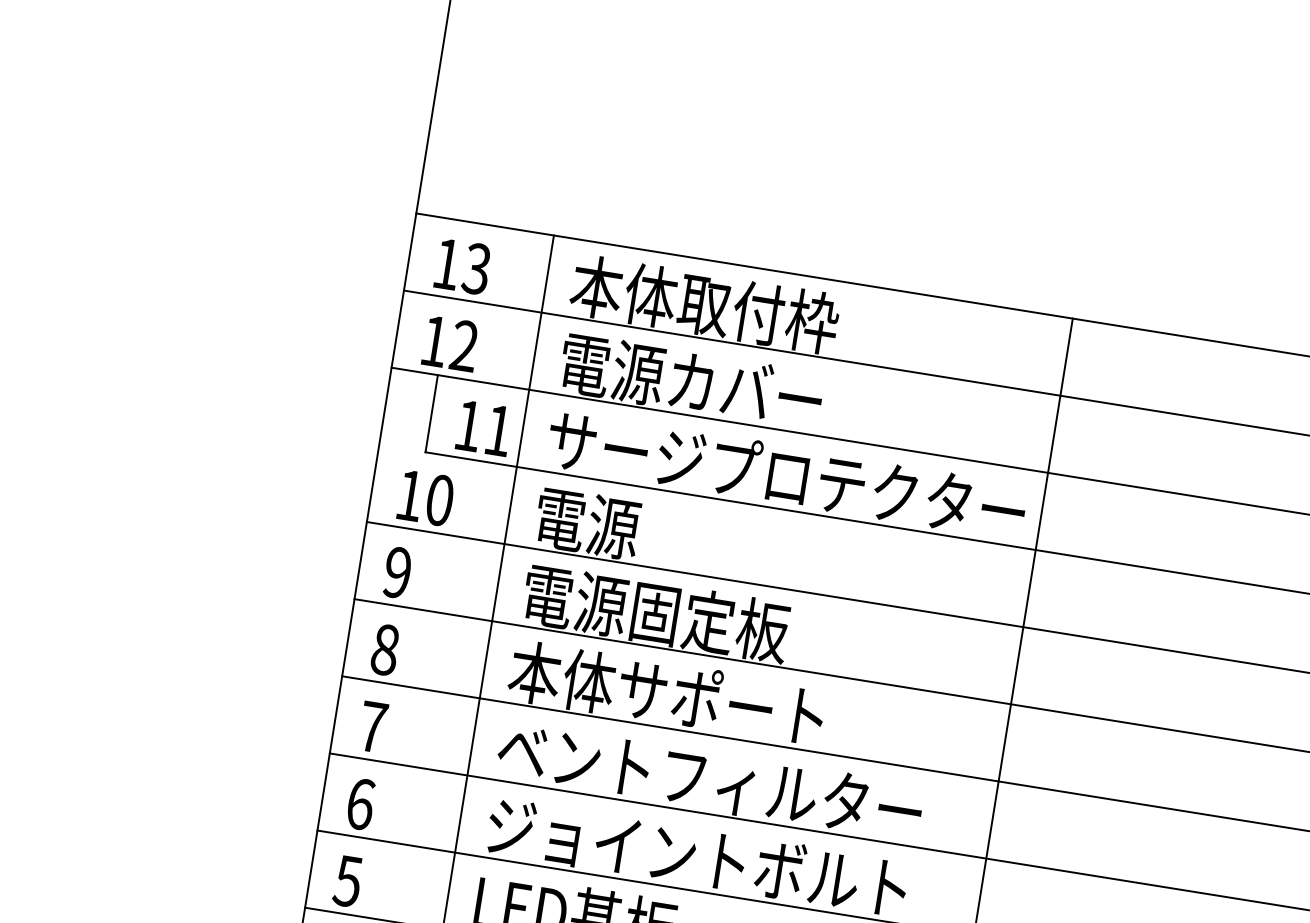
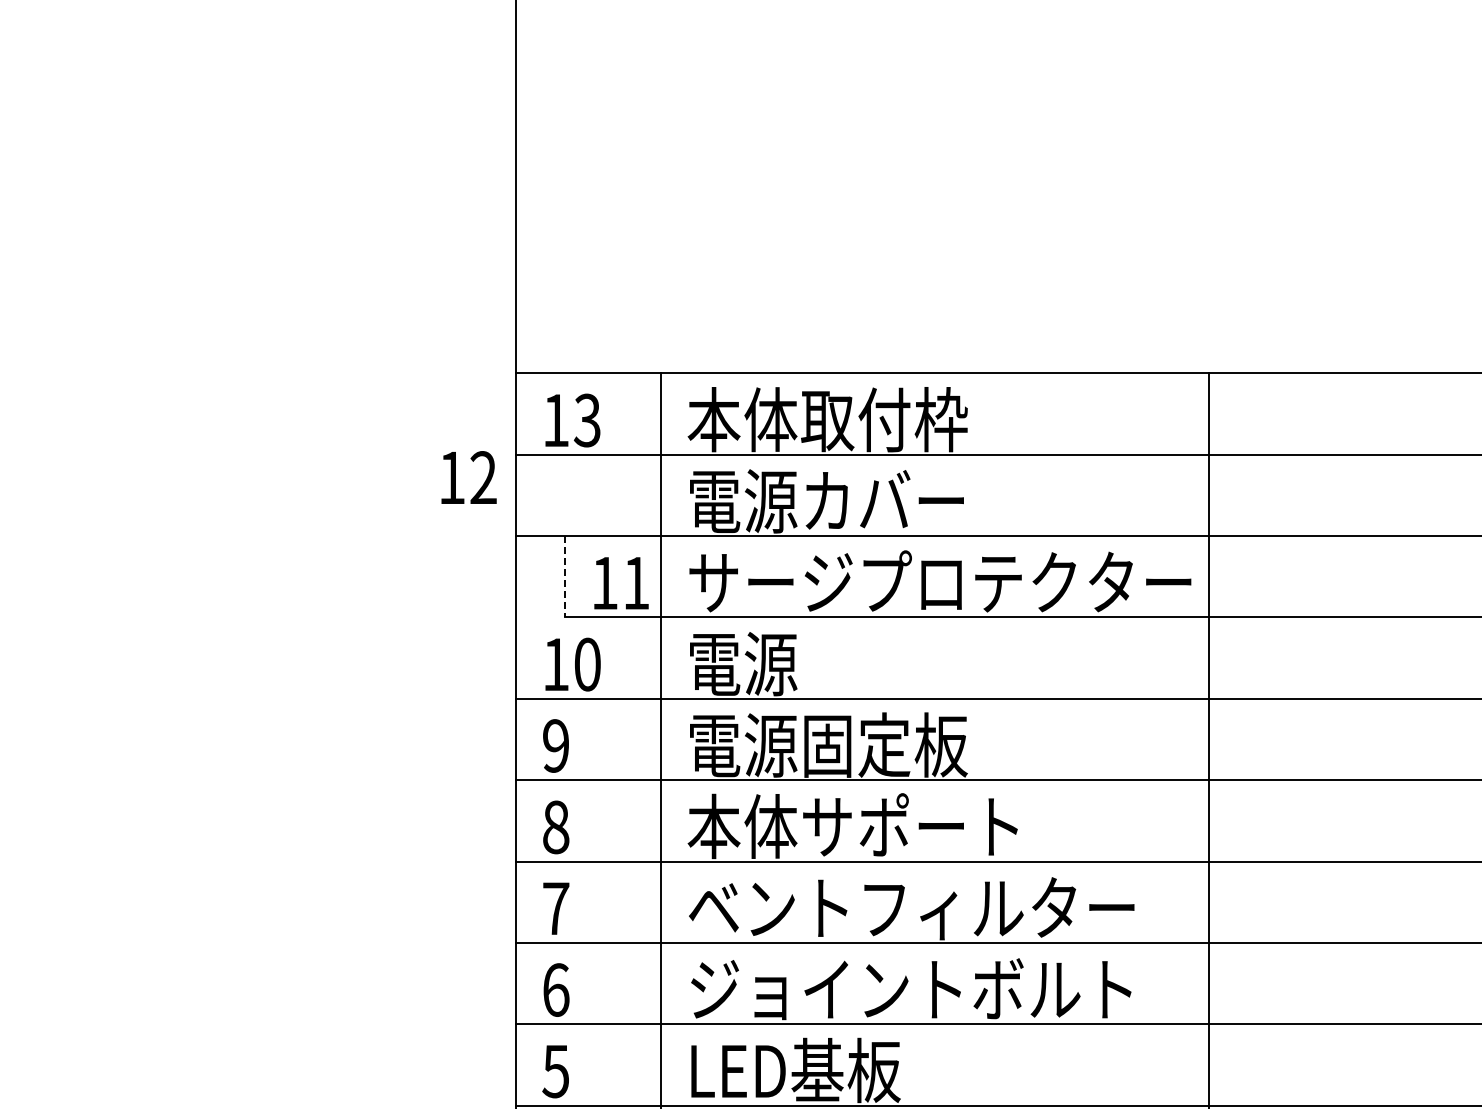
text: (450, 343) -> (468, 477), moved
line: (431, 413) -> (564, 576), solid -> dashed

